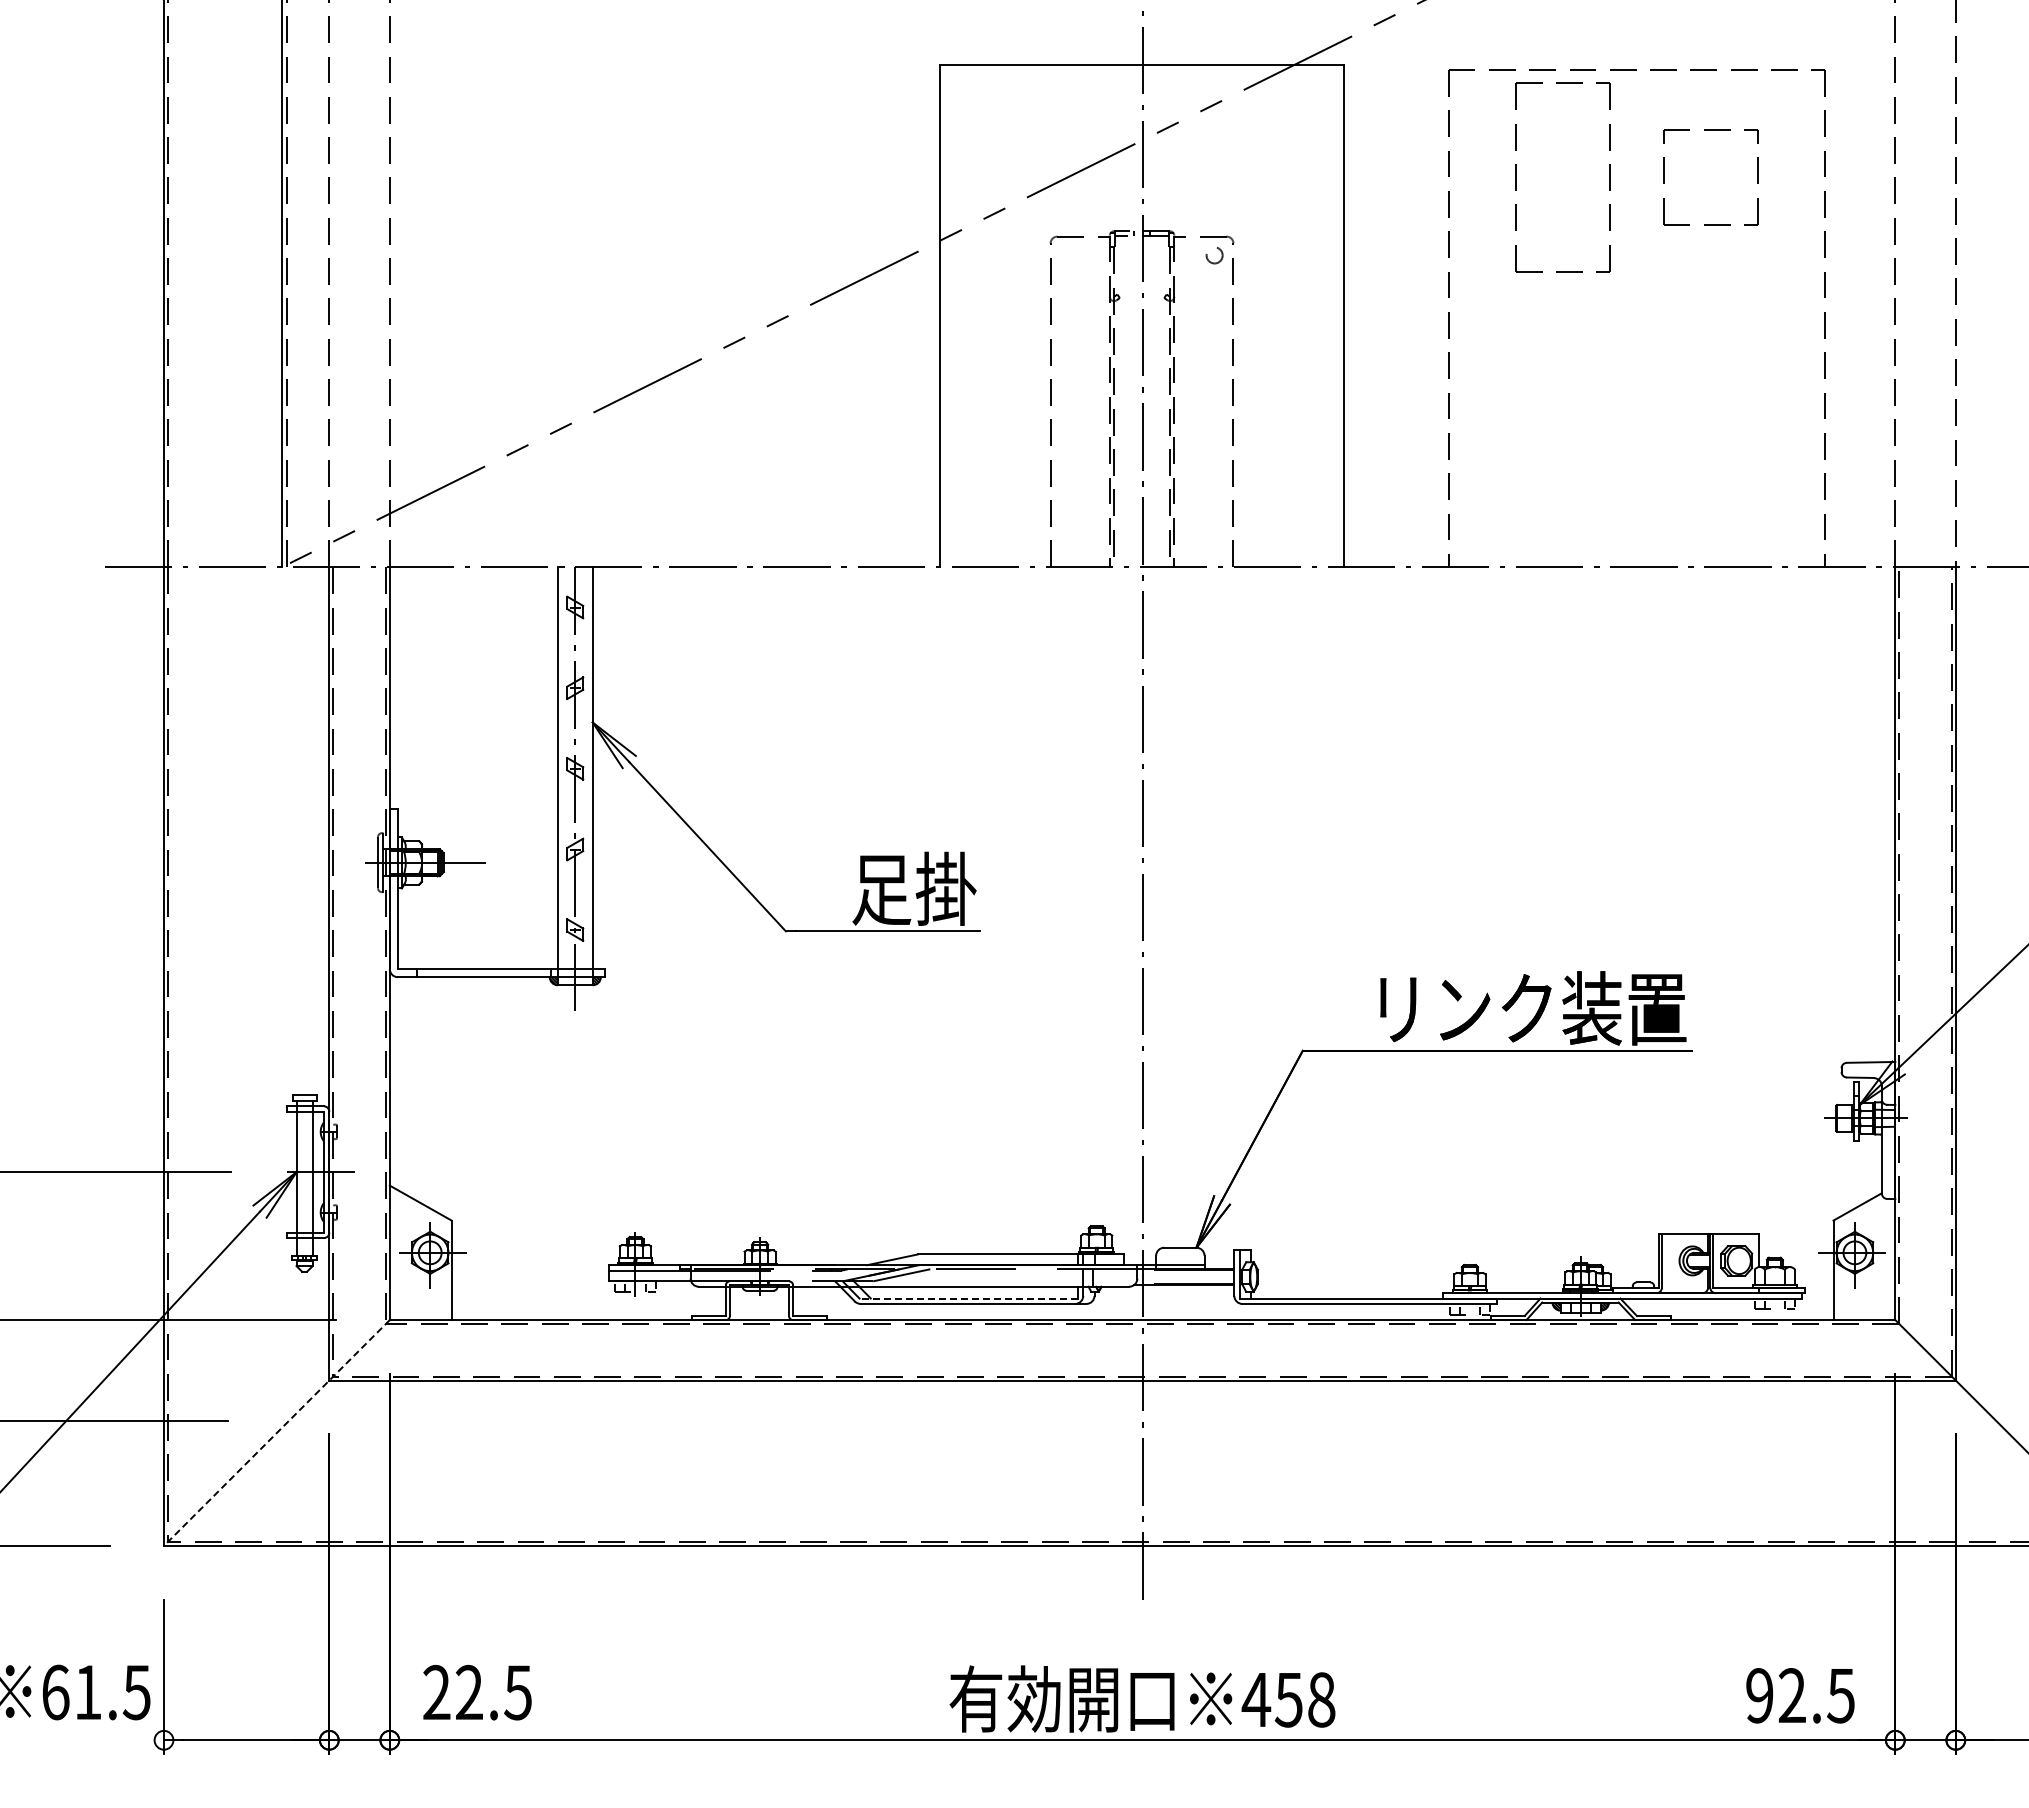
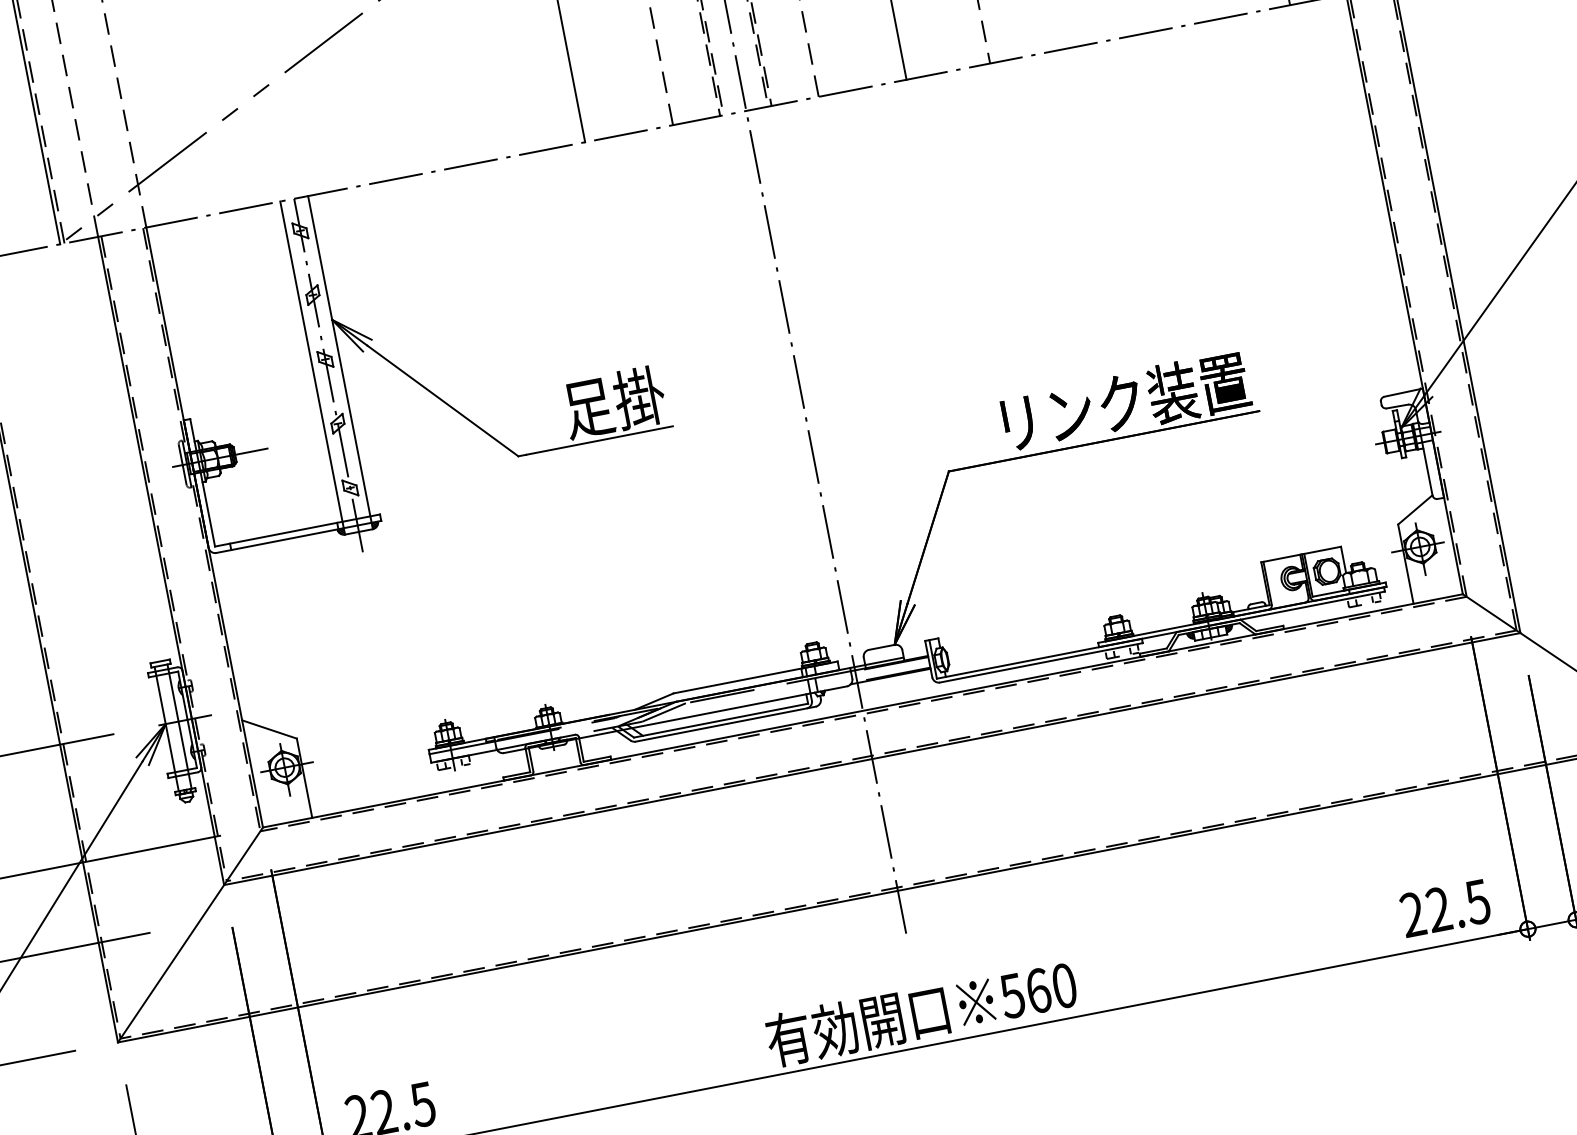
line: (968, 1298) -> (720, 720), dashed -> solid
line: (276, 1432) -> (190, 934), dashed -> solid
text: (1759, 1695) -> (1412, 914), 92.5 -> 22.5
text: (1288, 1699) -> (1037, 990), 458 -> 560

